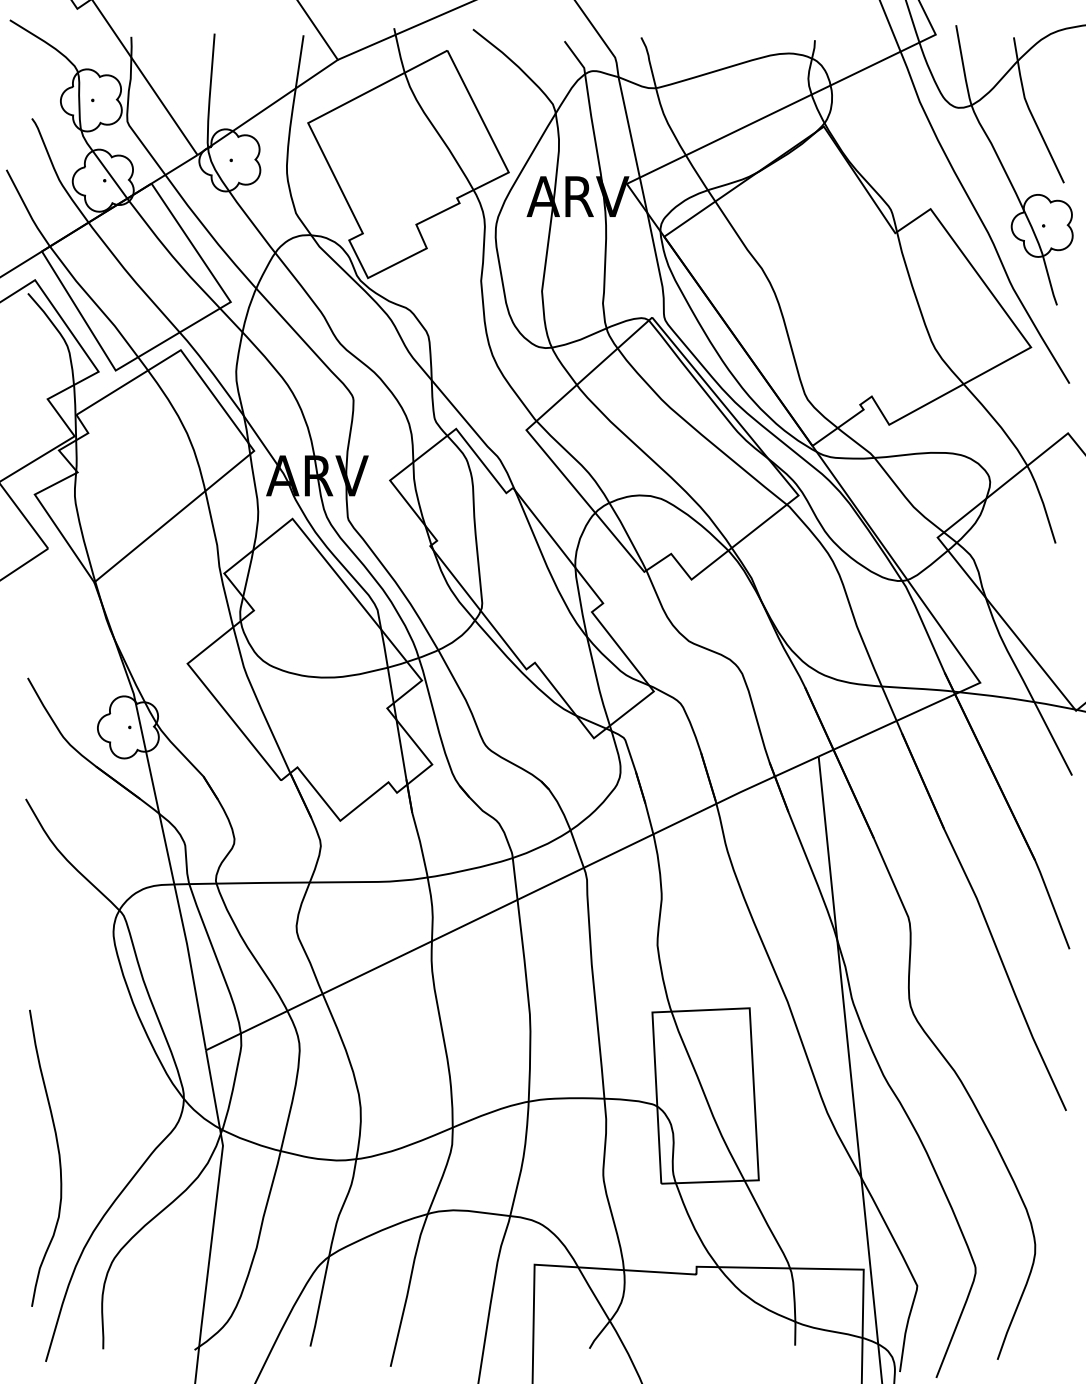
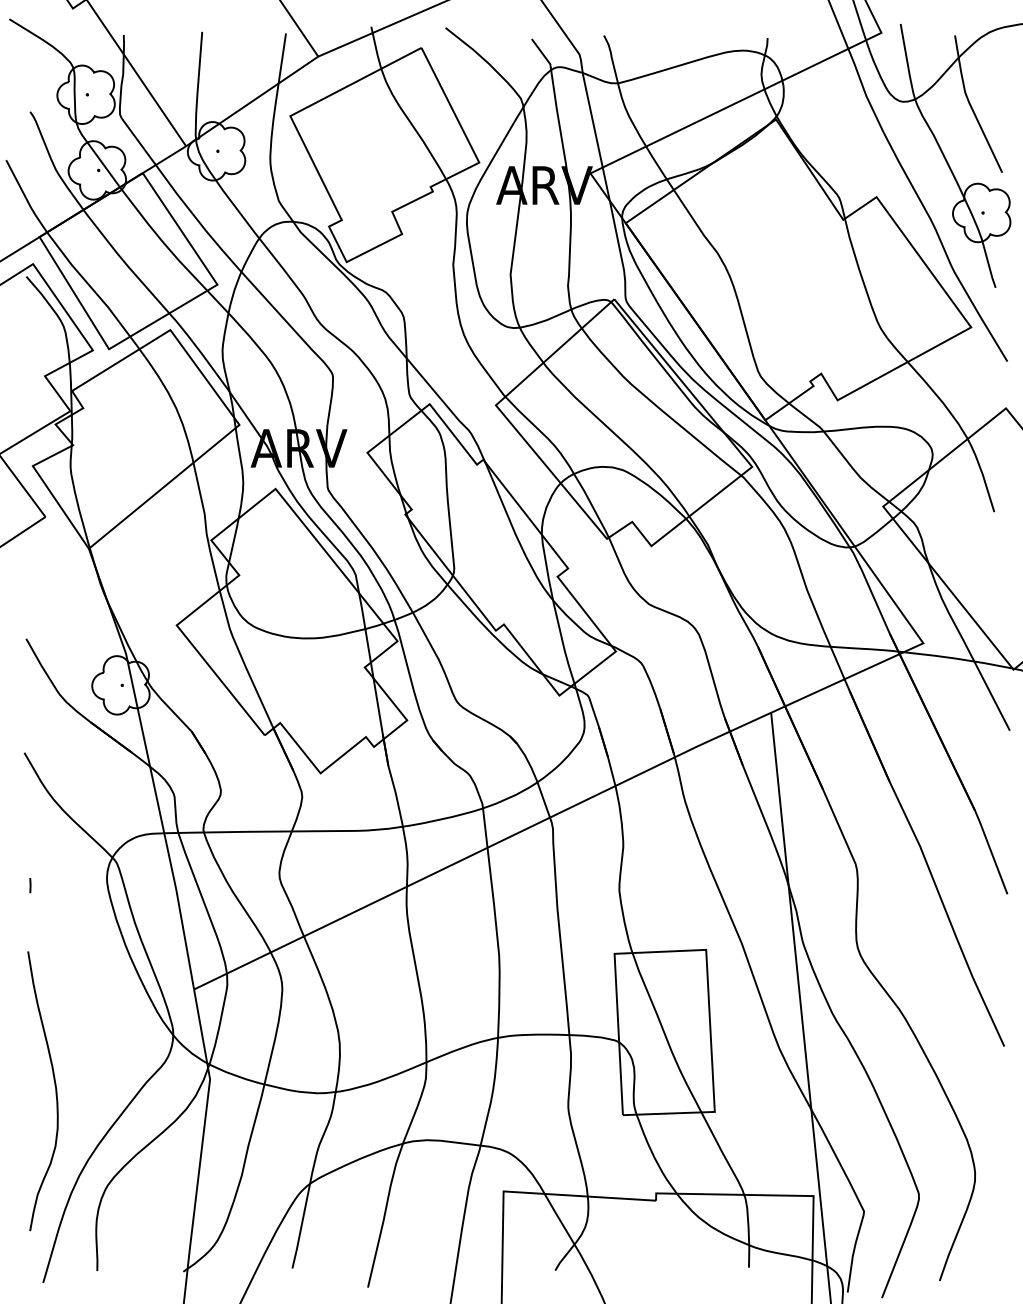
line: (32, 939) -> (30, 885), added

